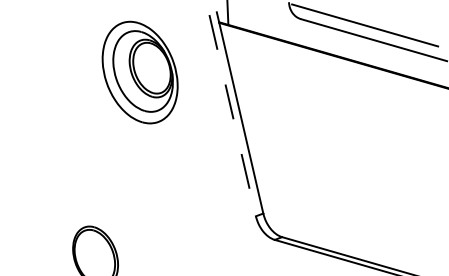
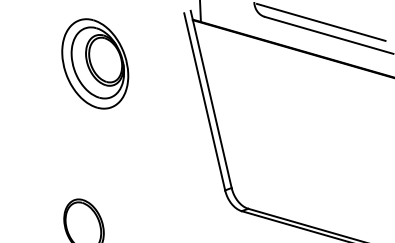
part: (140, 72) -> (95, 63), moved
line: (232, 115) -> (204, 101), dashed -> solid

